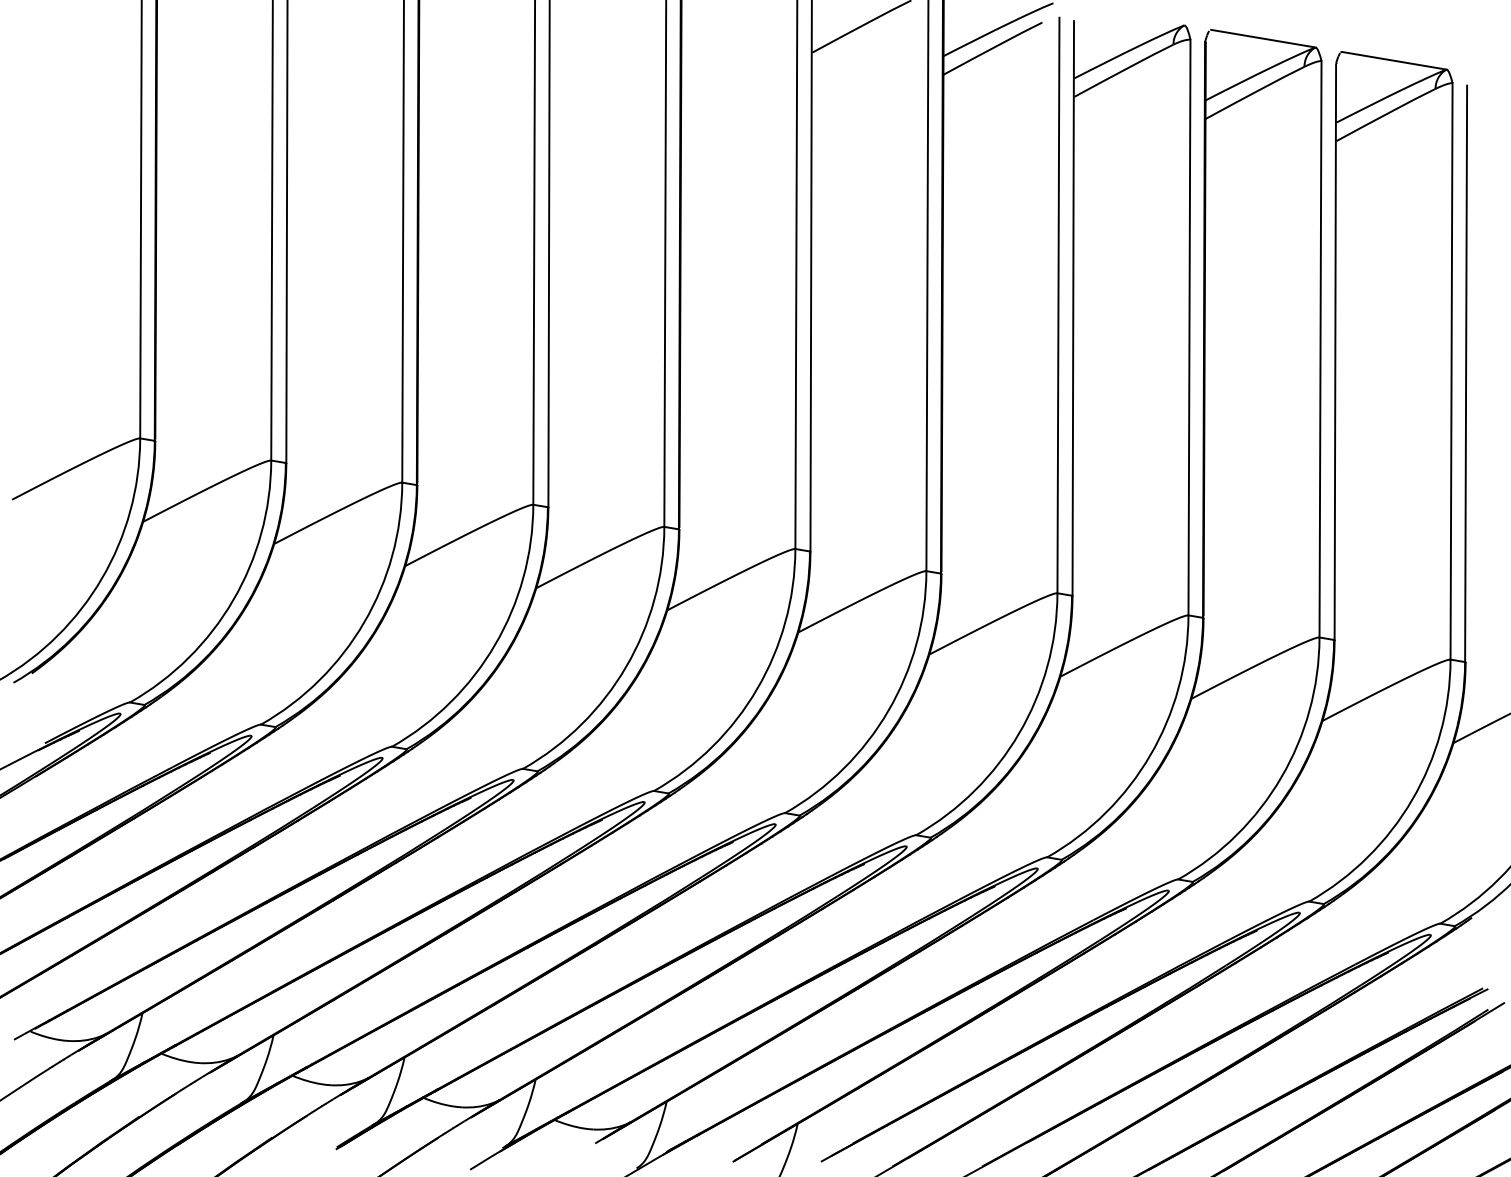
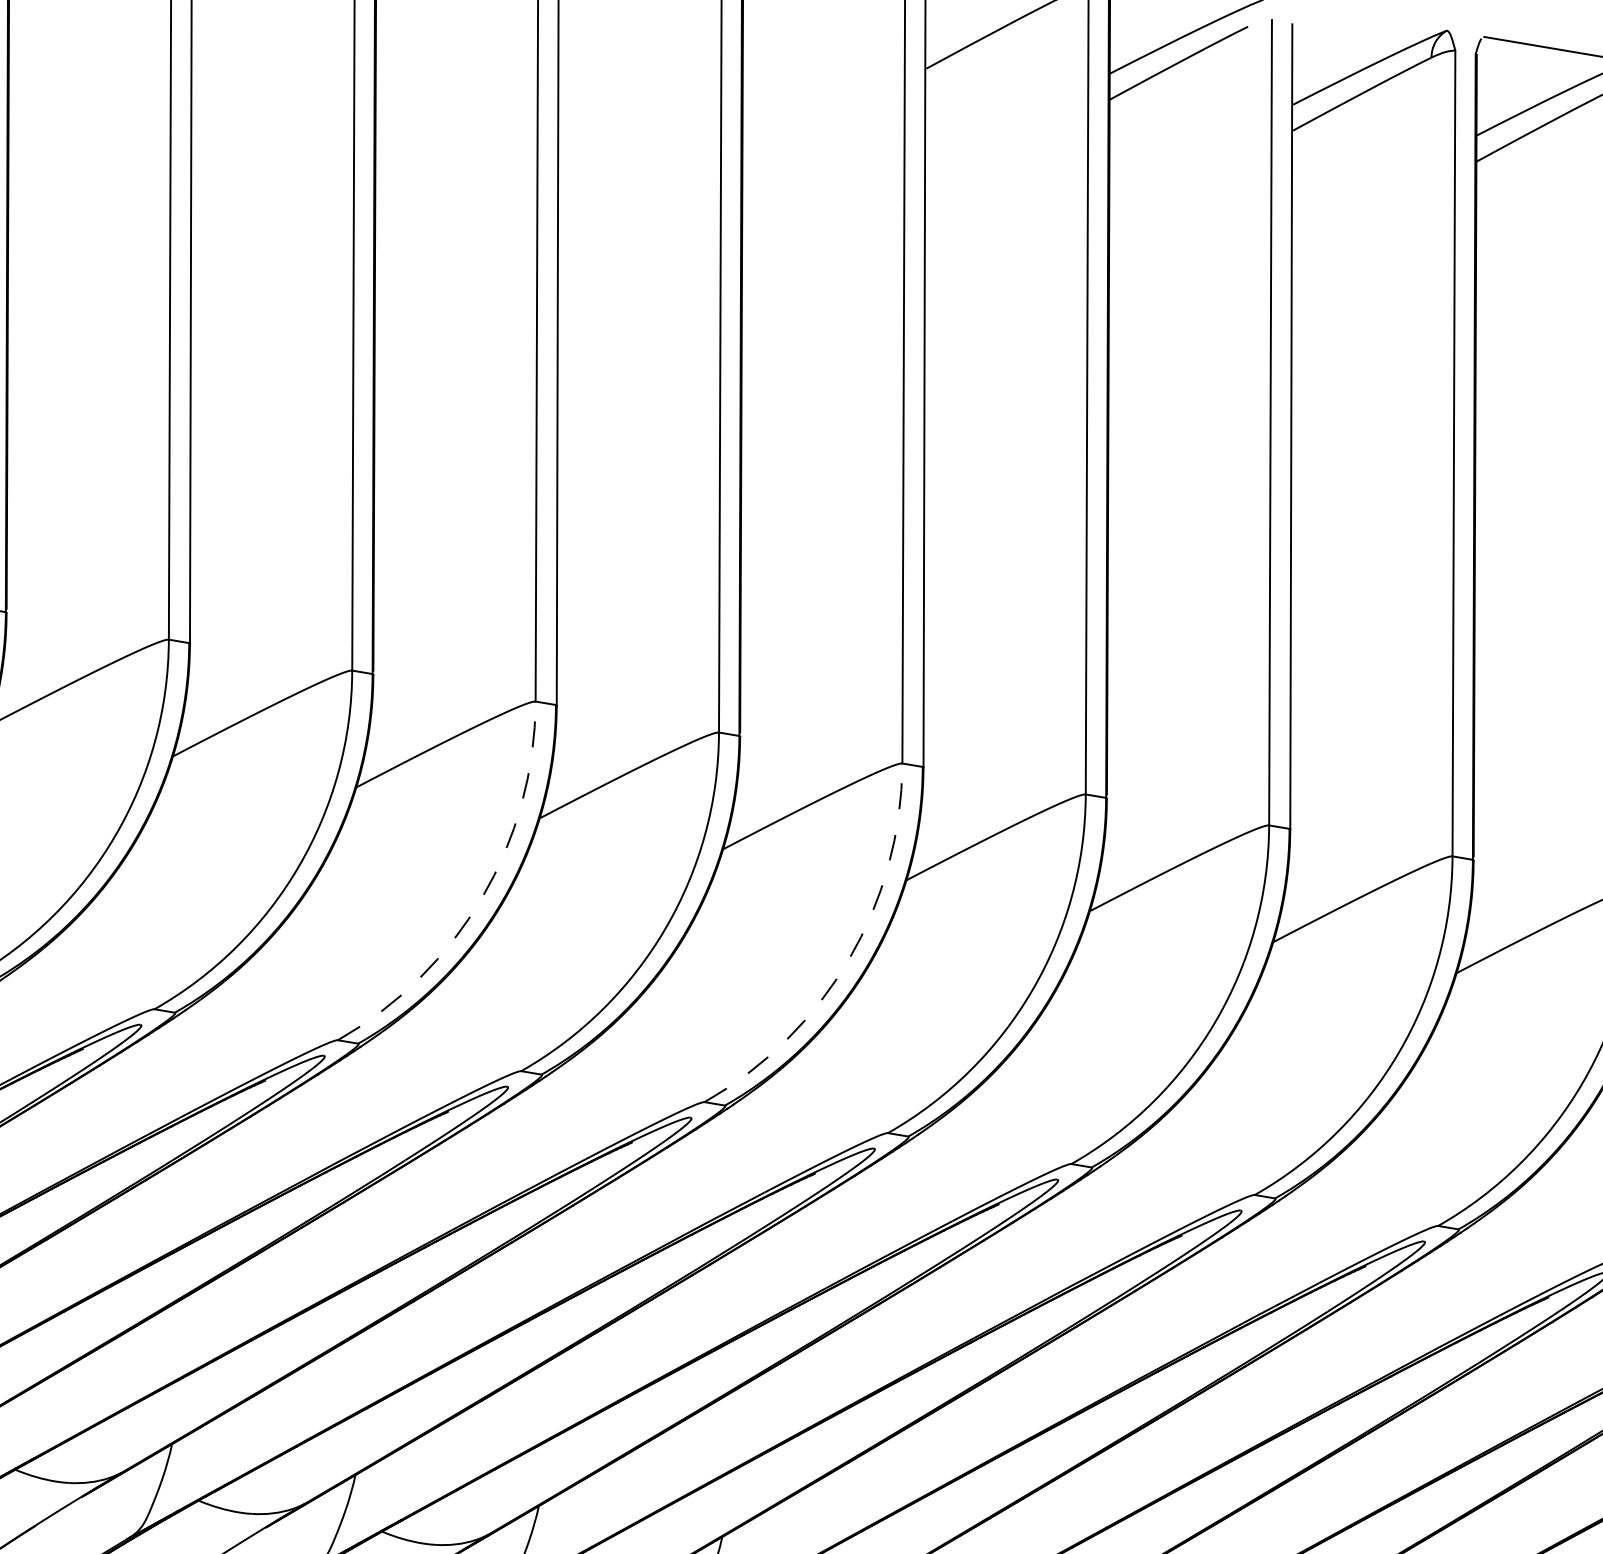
arc: (495, 644) -> (482, 897), solid -> dashed
arc: (757, 689) -> (849, 960), solid -> dashed

